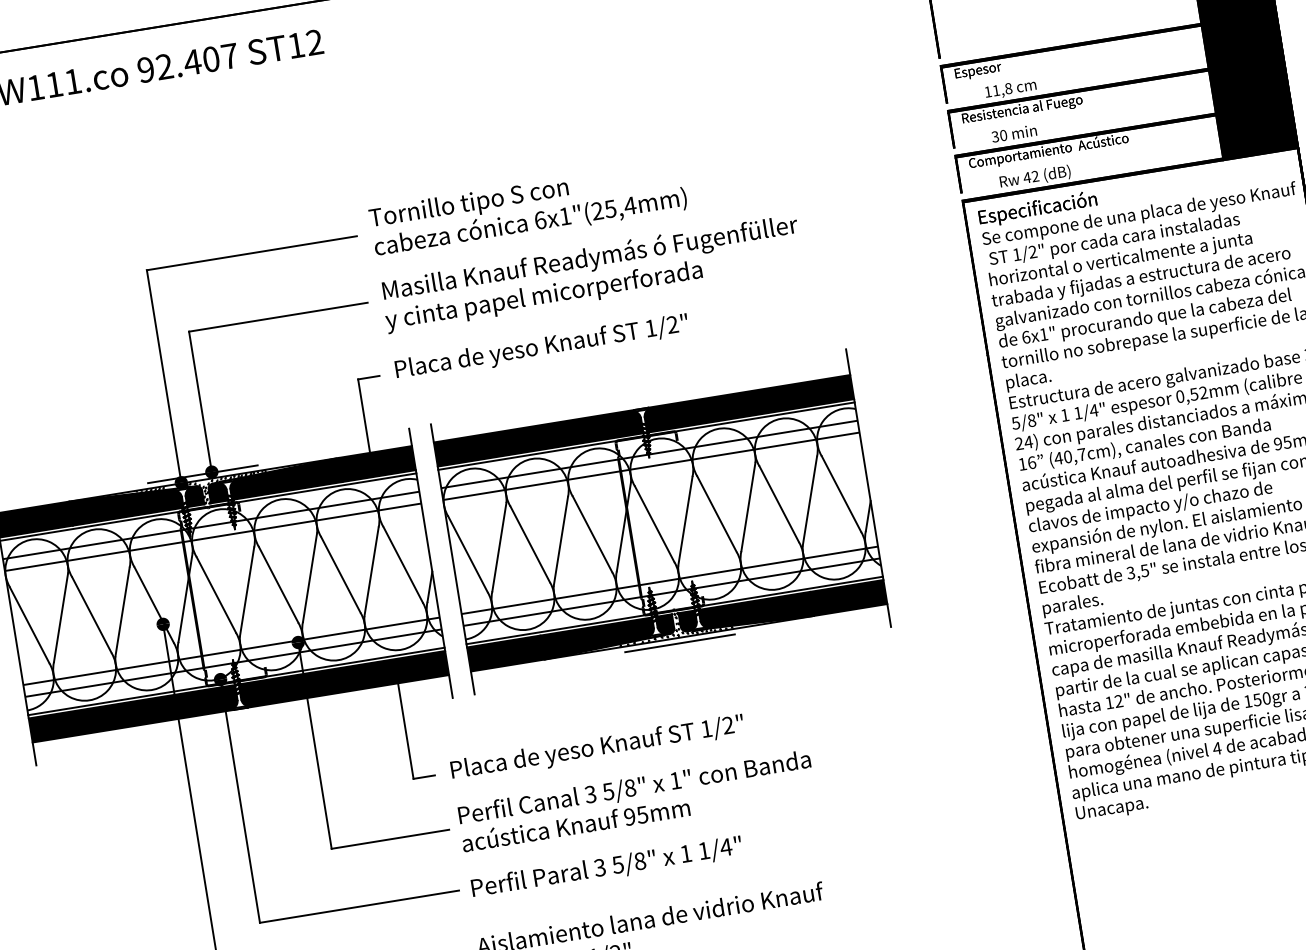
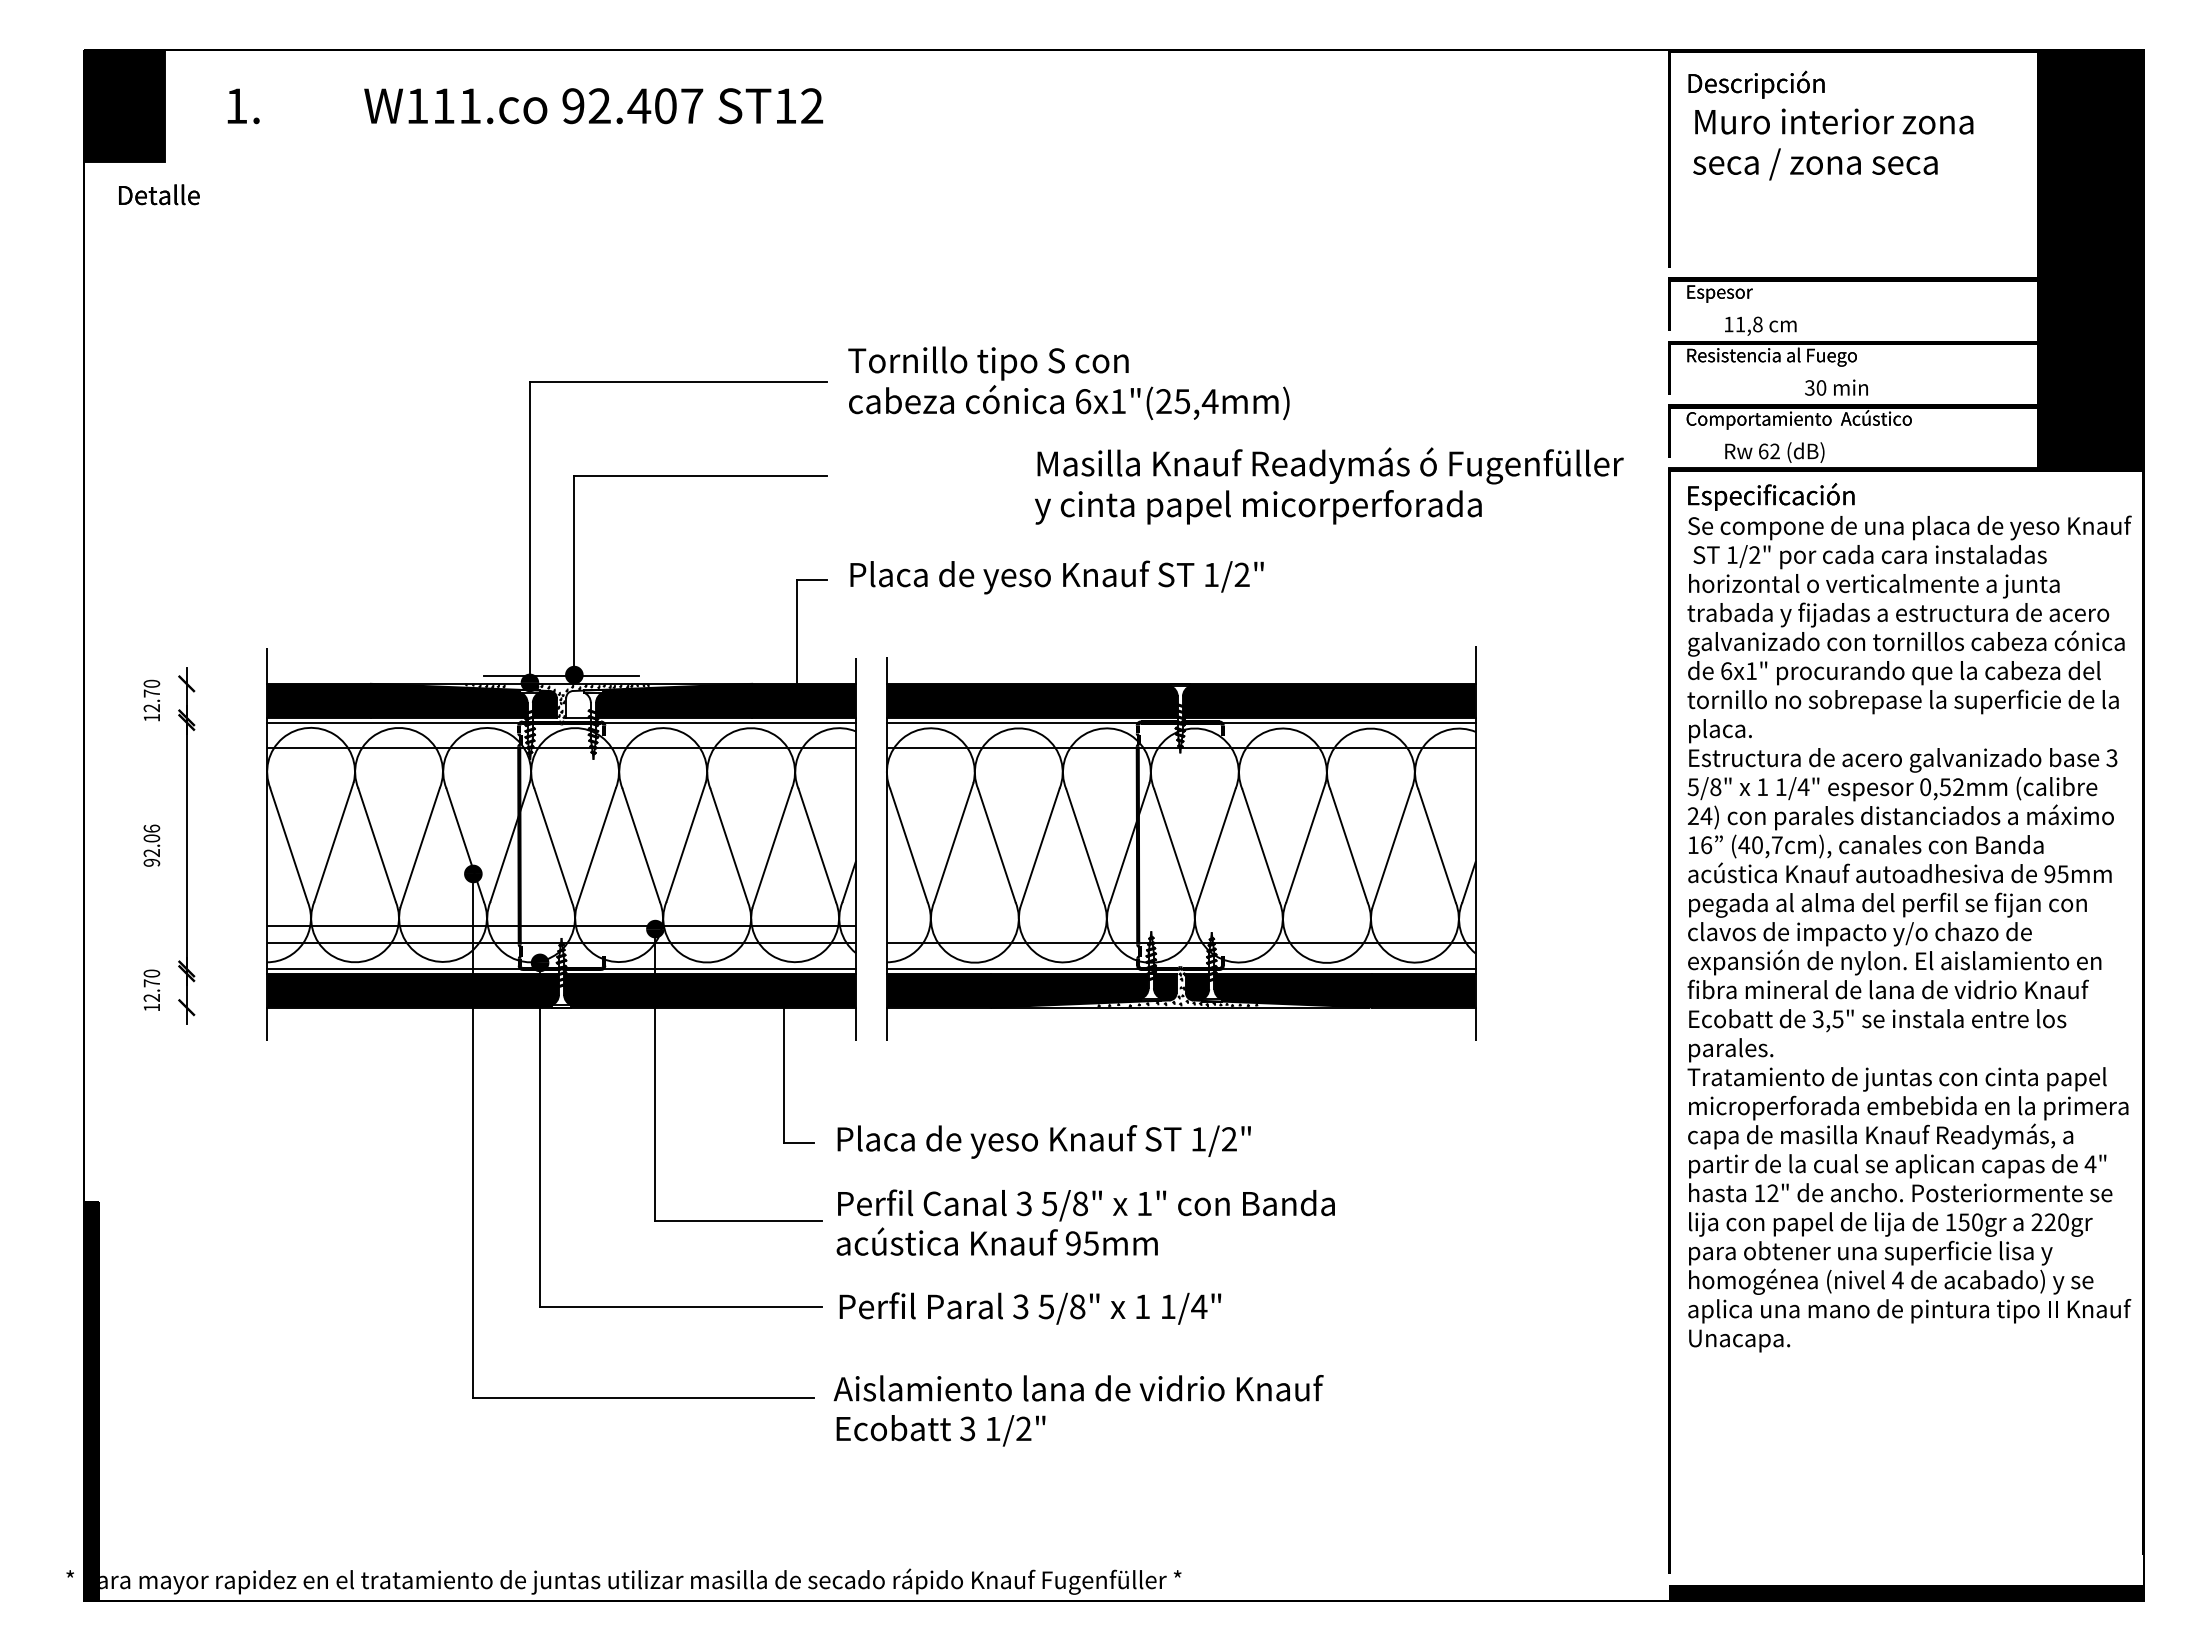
text: (1014, 133) -> (1836, 387), moved
text: (1027, 177) -> (1763, 451), 42 -> 62
text: (591, 272) -> (1329, 485), moved
line: (650, 466) -> (1180, 765), removed
fill: (218, 491) -> (578, 703), removed
line: (213, 537) -> (561, 765), removed
line: (669, 580) -> (1180, 926), removed
line: (679, 643) -> (1180, 1015), removed

